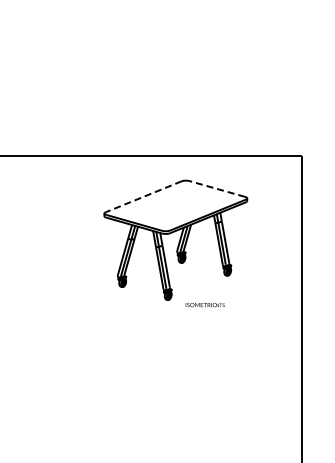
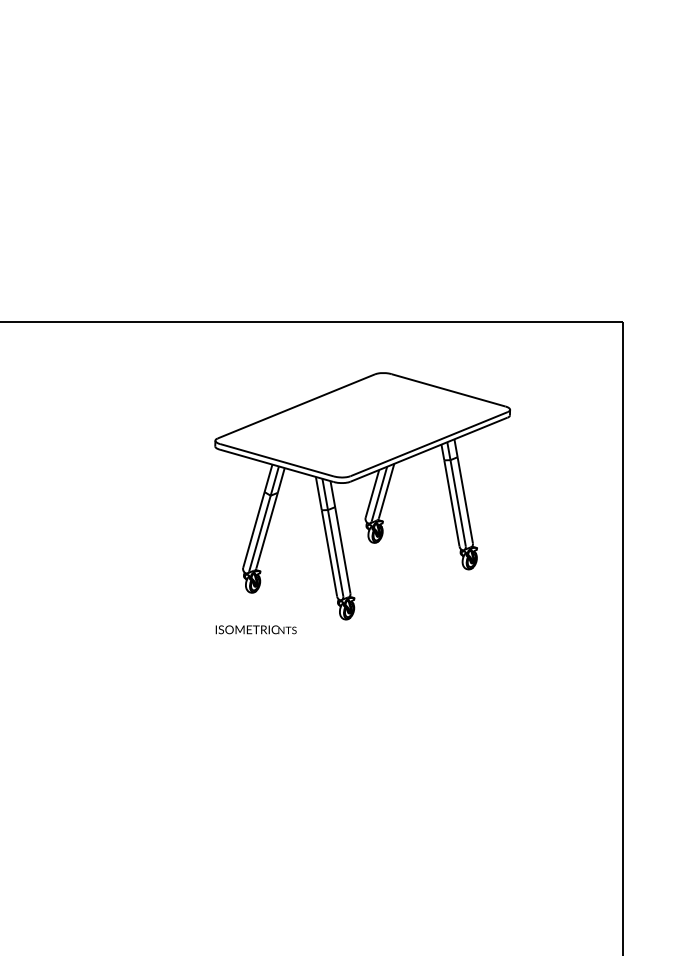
line: (217, 189) -> (448, 391), dashed -> solid
line: (143, 196) -> (295, 405), dashed -> solid
text: (204, 305) -> (254, 630), moved

